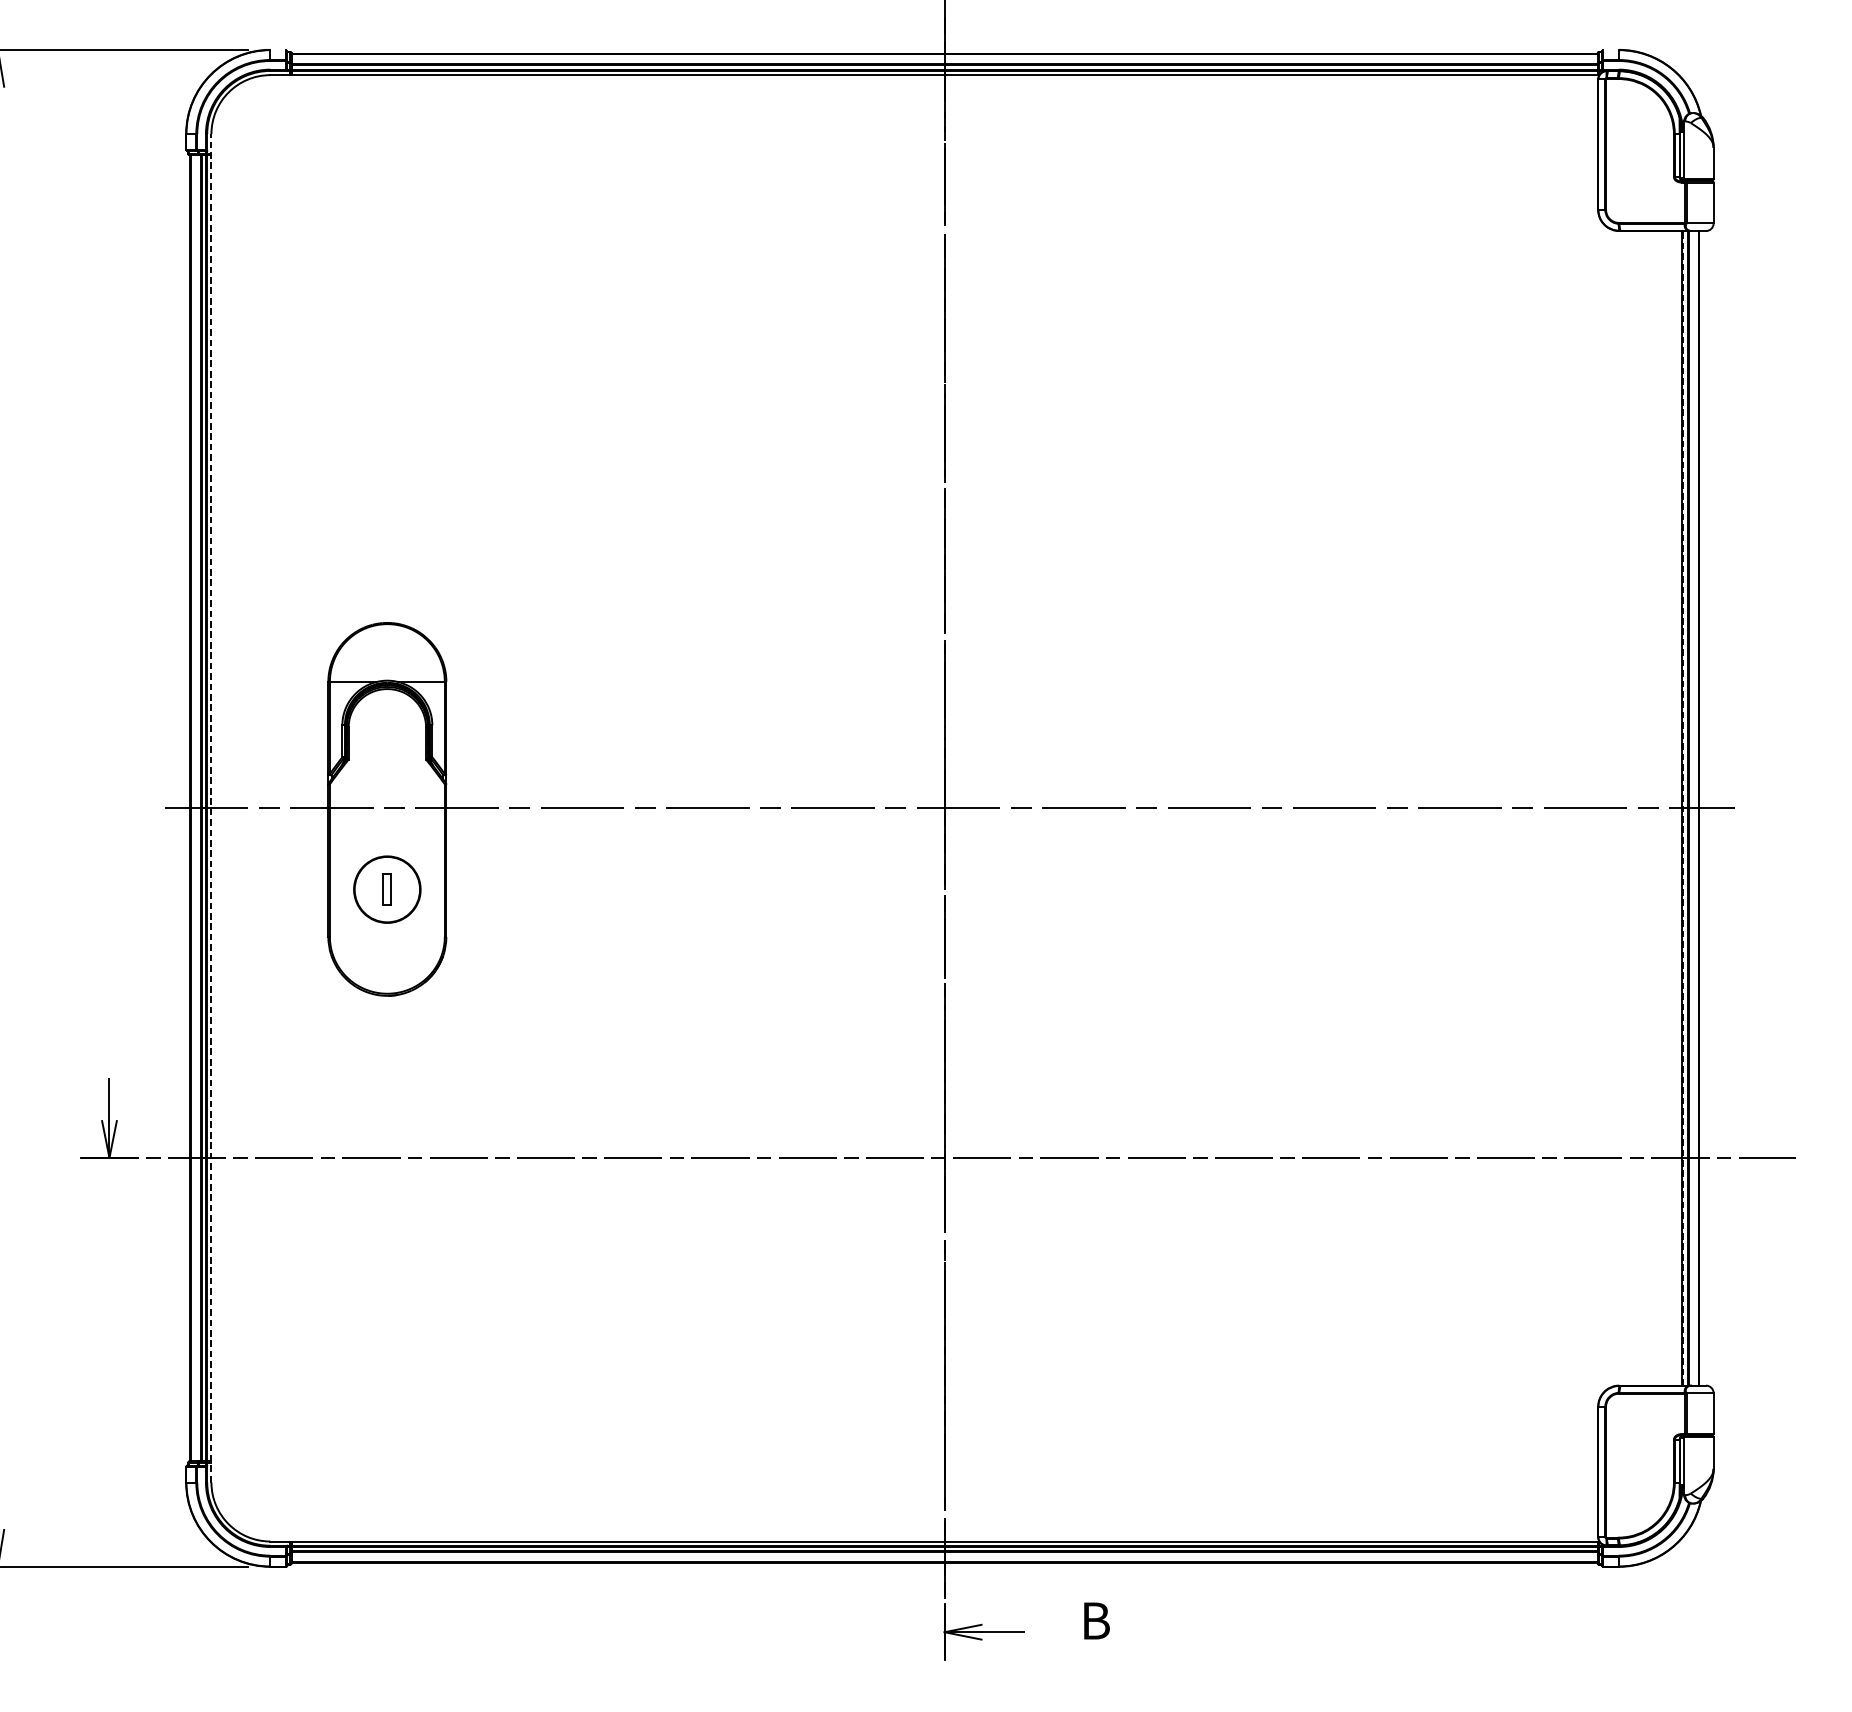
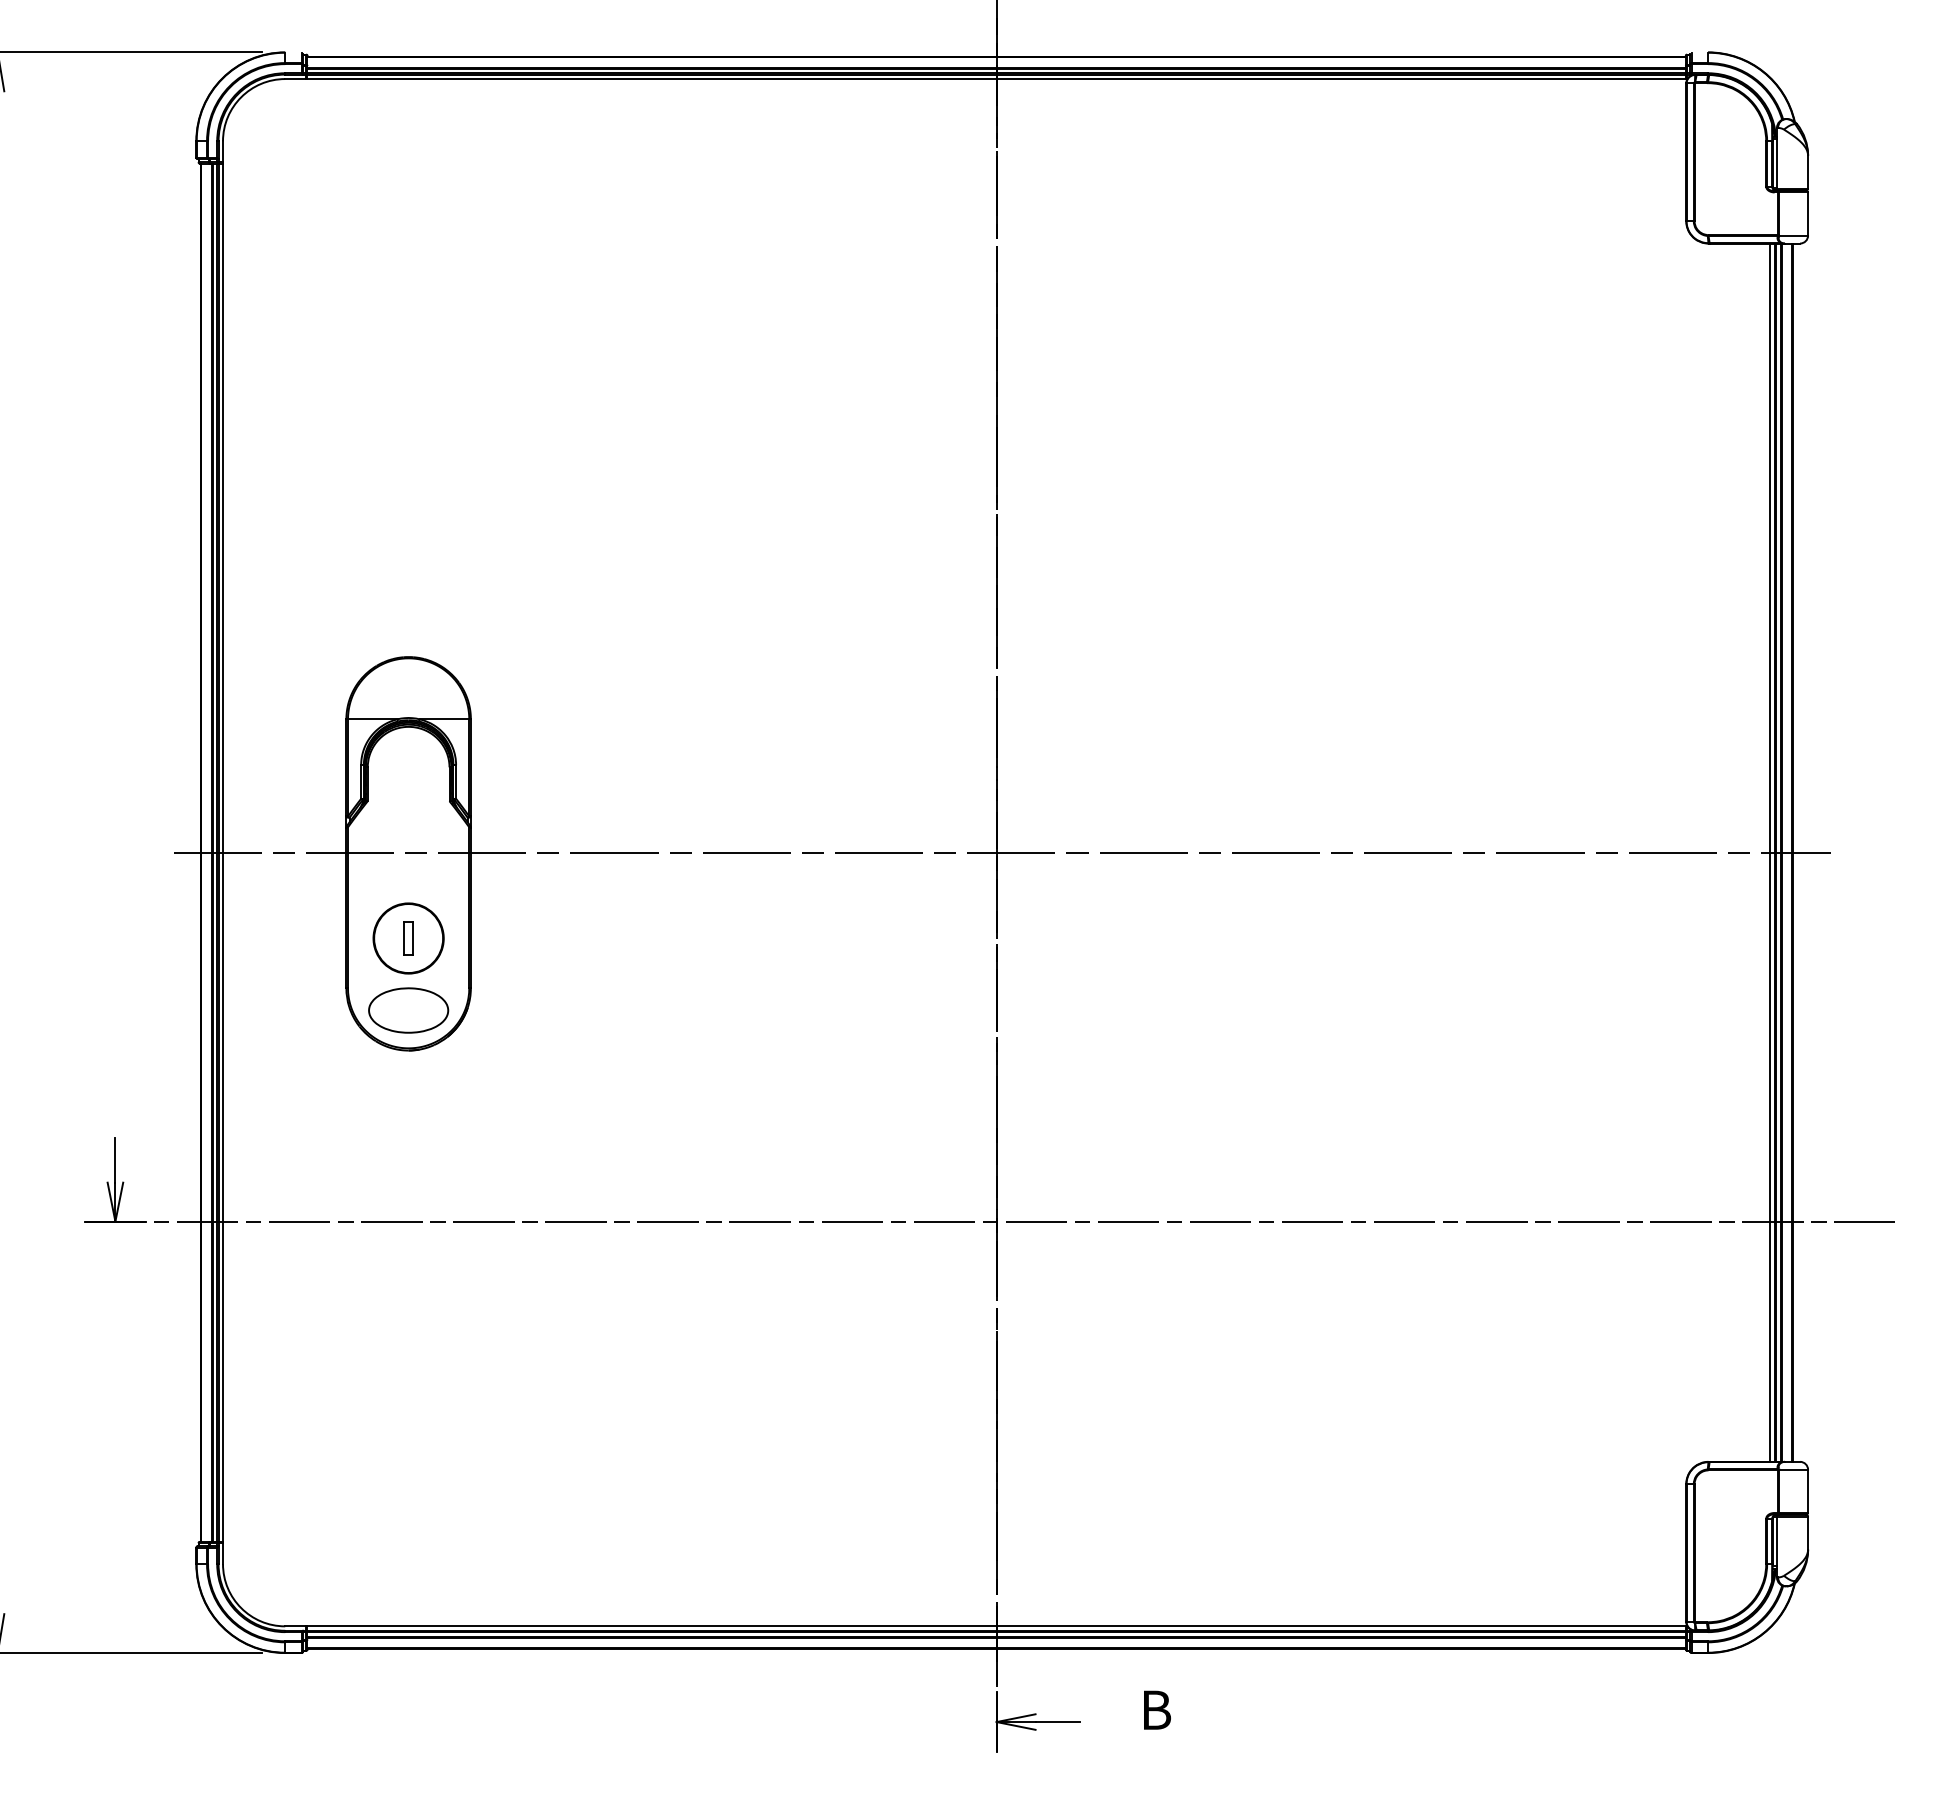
line: (211, 808) -> (223, 852), dashed -> solid
line: (1677, 808) -> (1770, 852), added
line: (1683, 808) -> (1776, 852), dashed -> solid
part: (387, 957) -> (408, 1010), added

